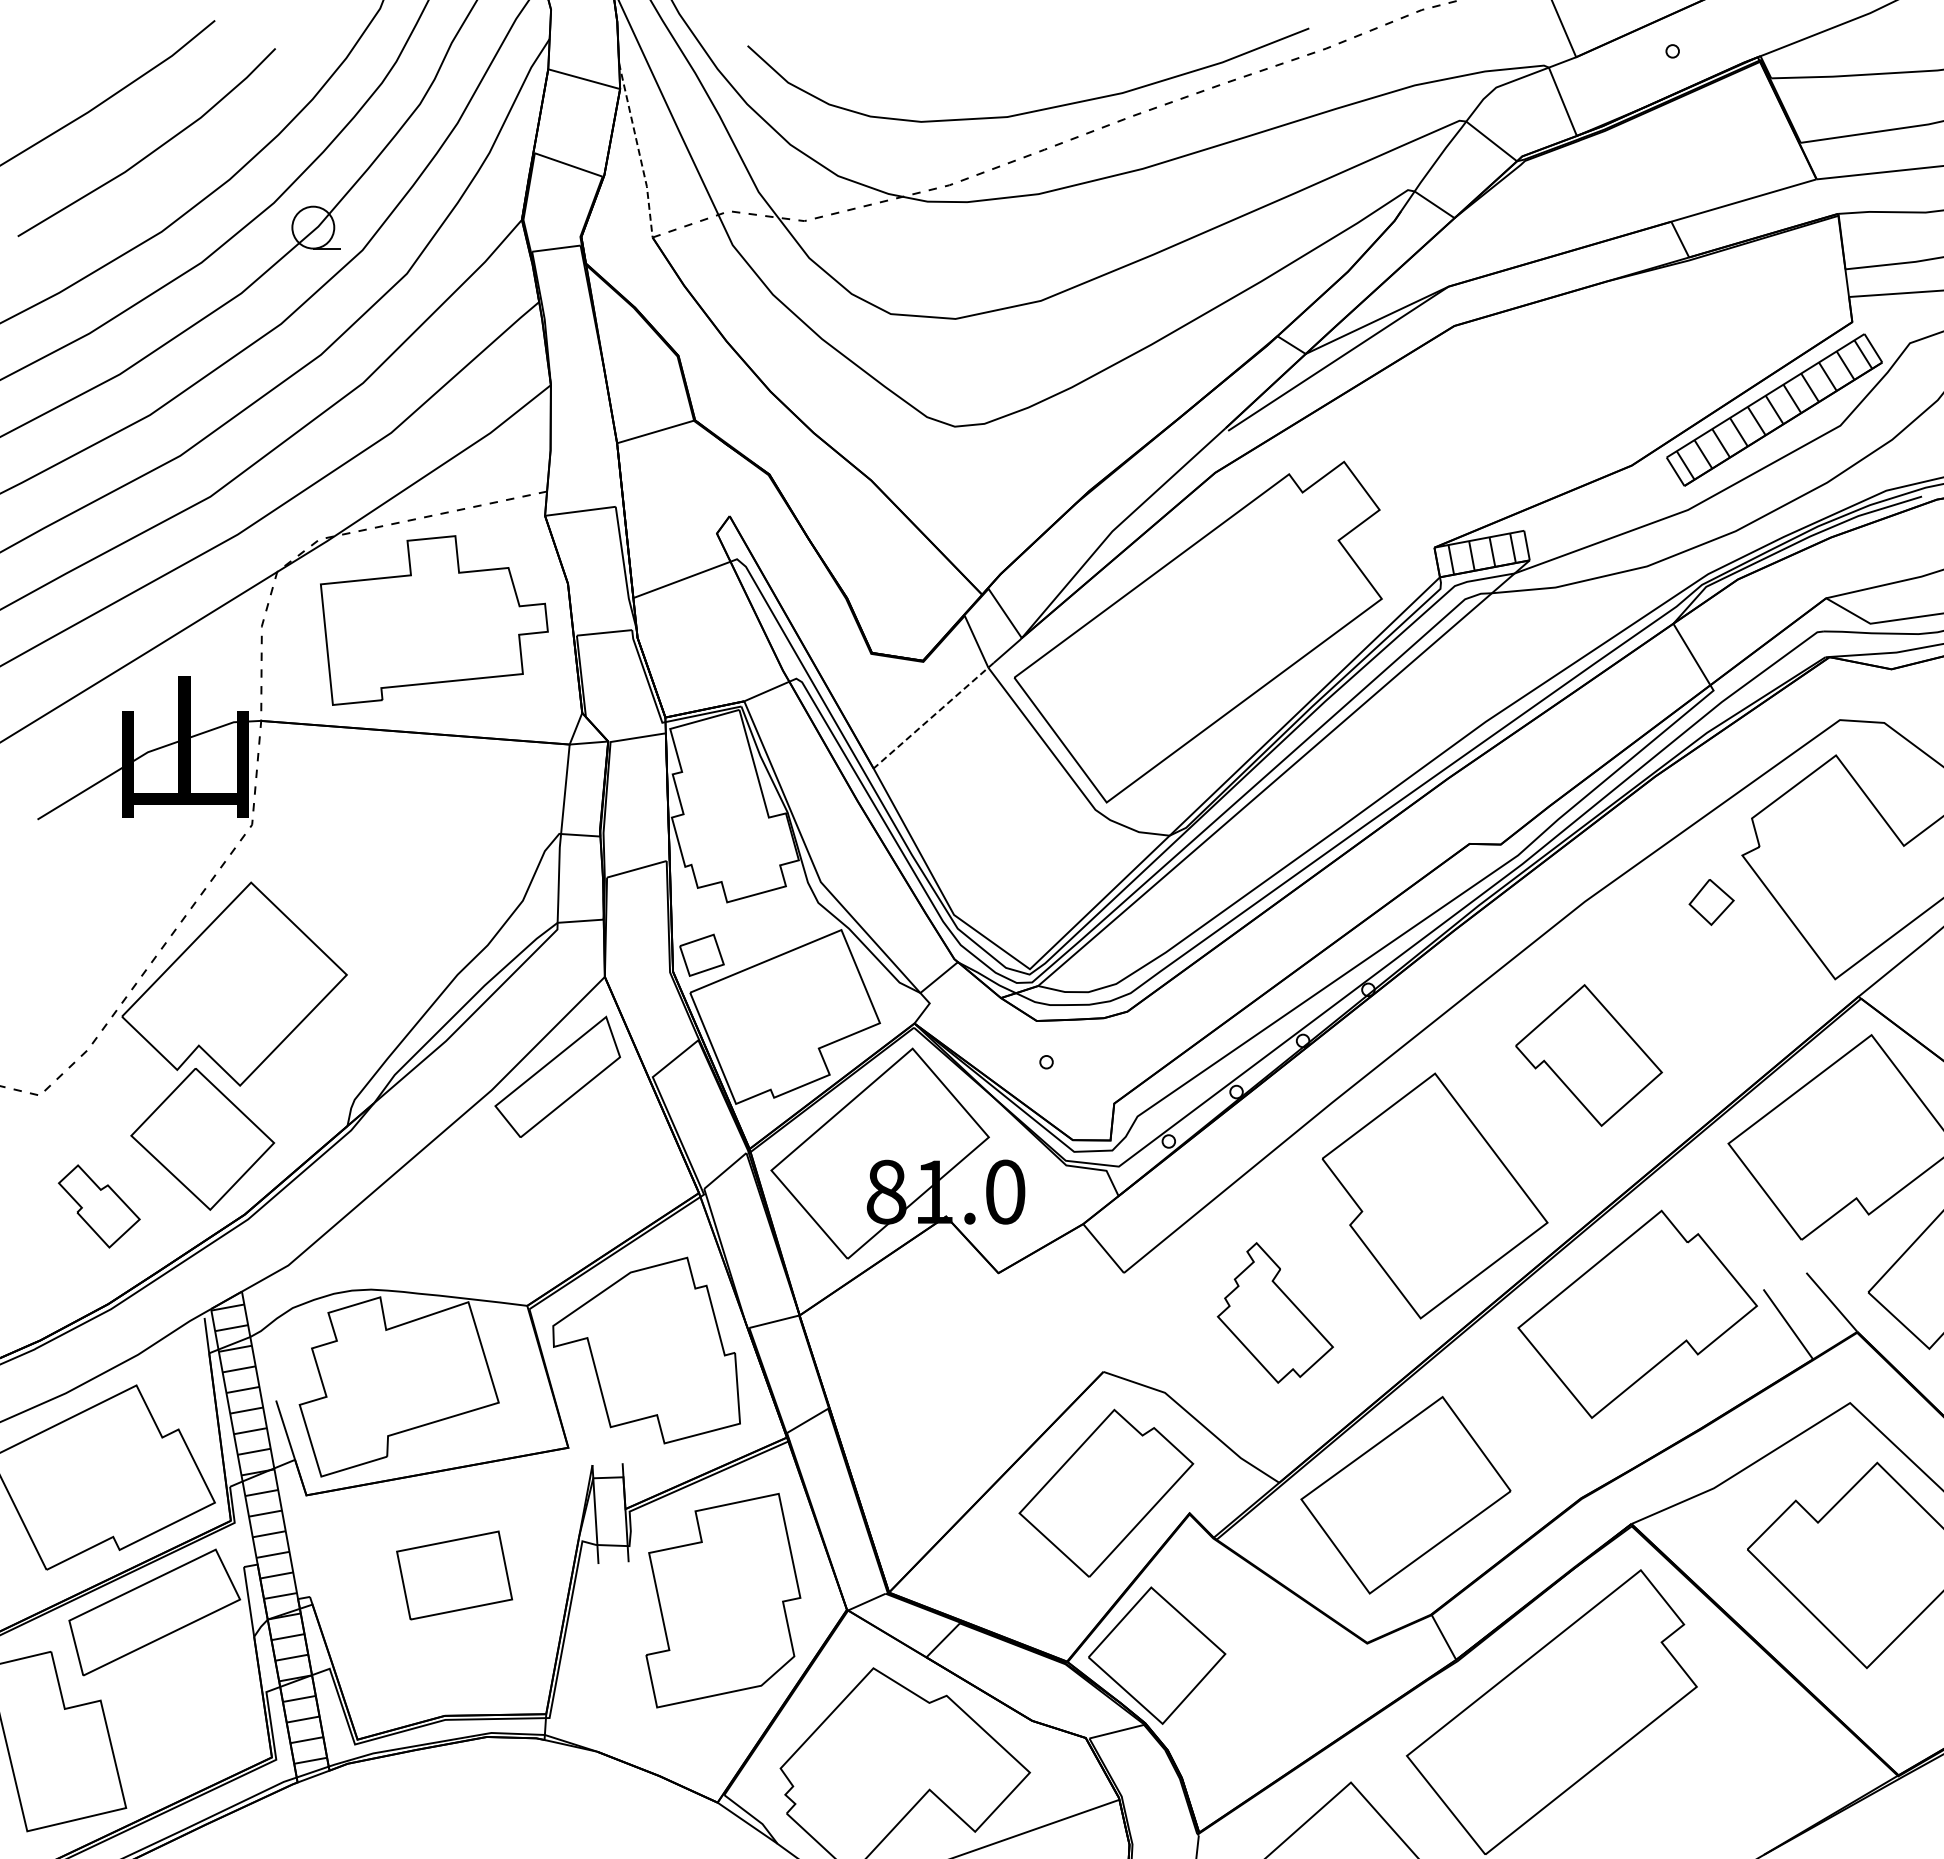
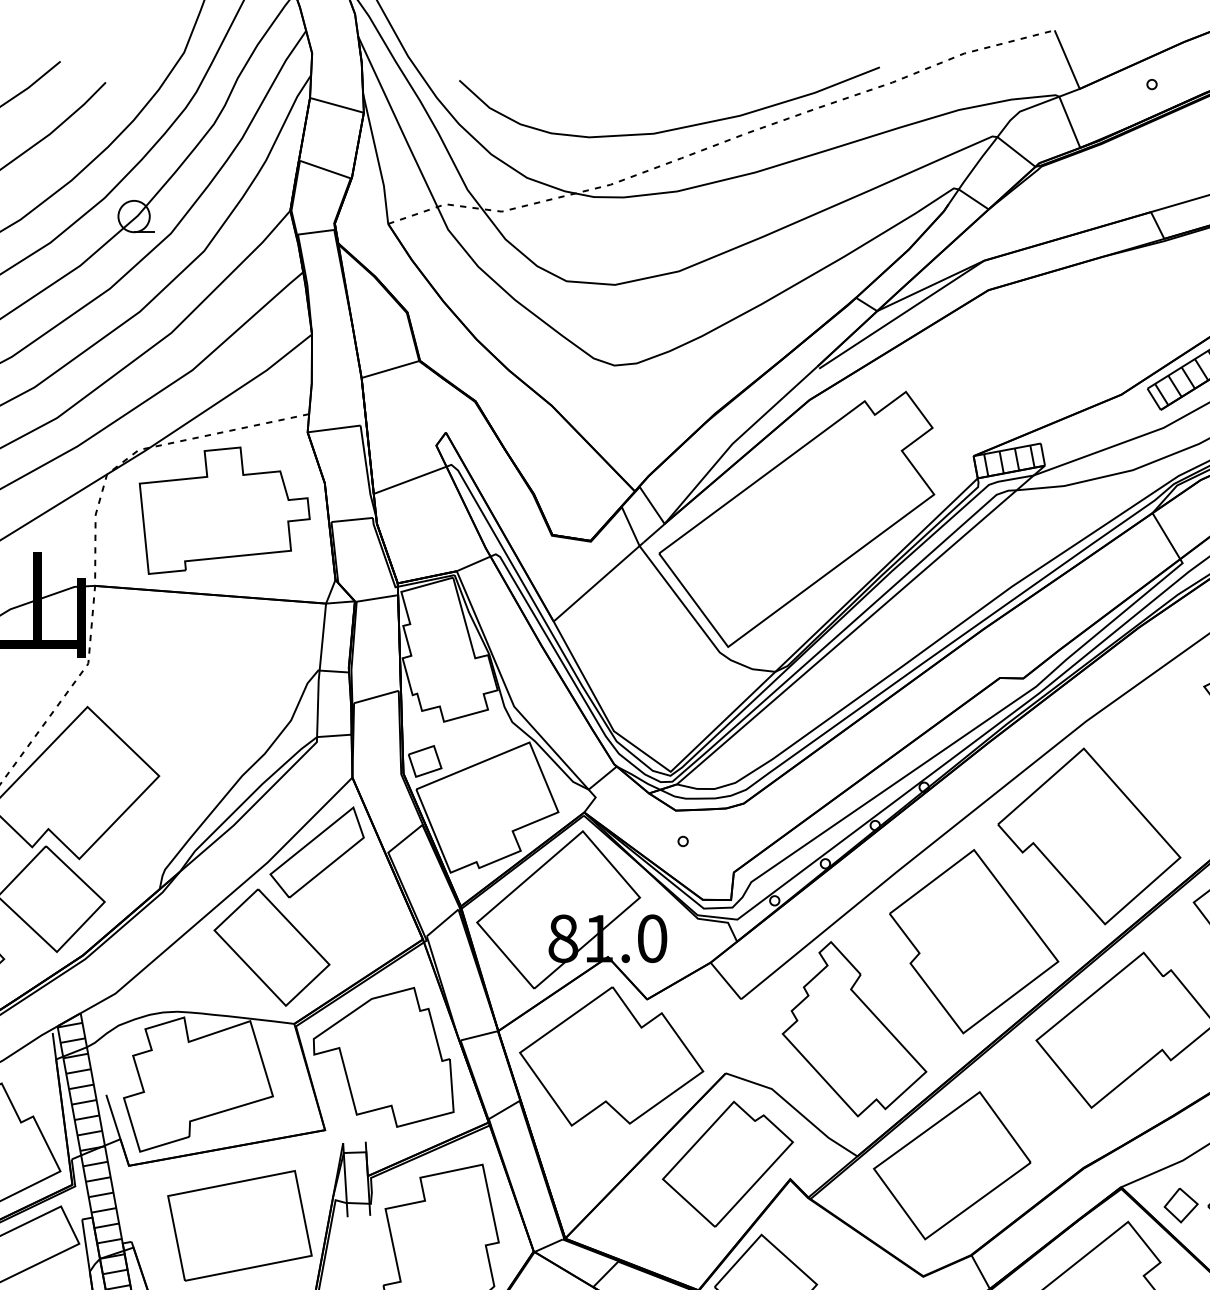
line: (638, 149) -> (377, 158), dashed -> solid
line: (934, 715) -> (599, 581), dashed -> solid
part: (1711, 902) -> (1181, 1205), moved
part: (1588, 1055) -> (1088, 836), size x1.67
part: (497, 1203) -> (272, 947), added
part: (1275, 1312) -> (854, 1028), size x1.67
part: (950, 1349) -> (611, 1056), added
part: (454, 1575) -> (239, 1225), size x1.67

